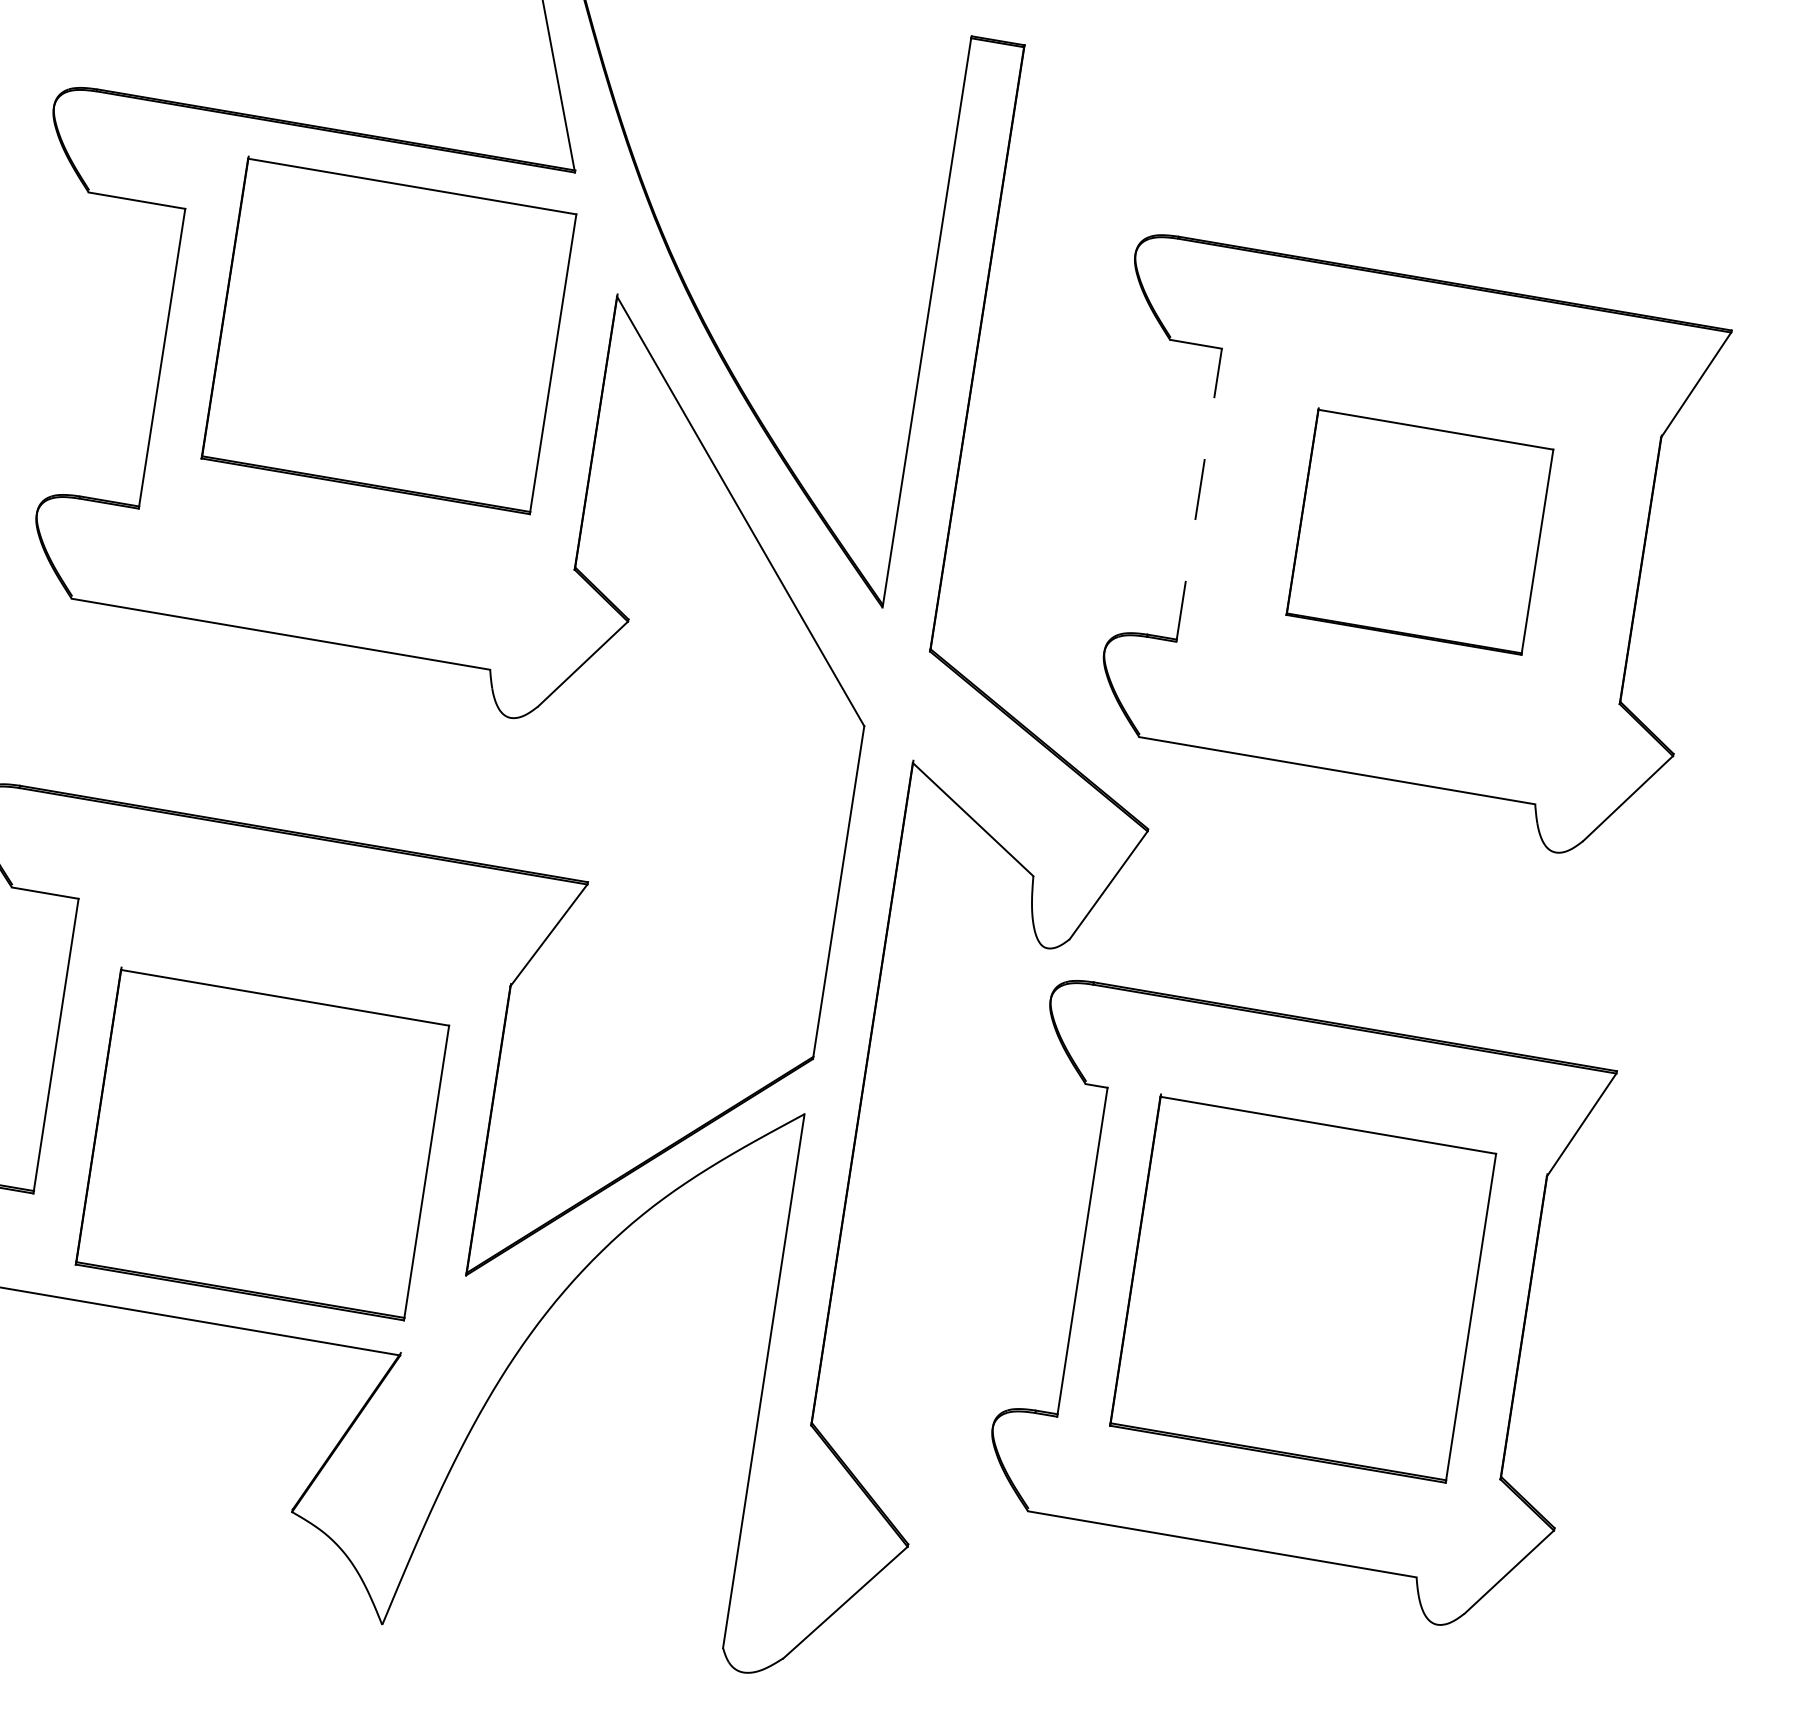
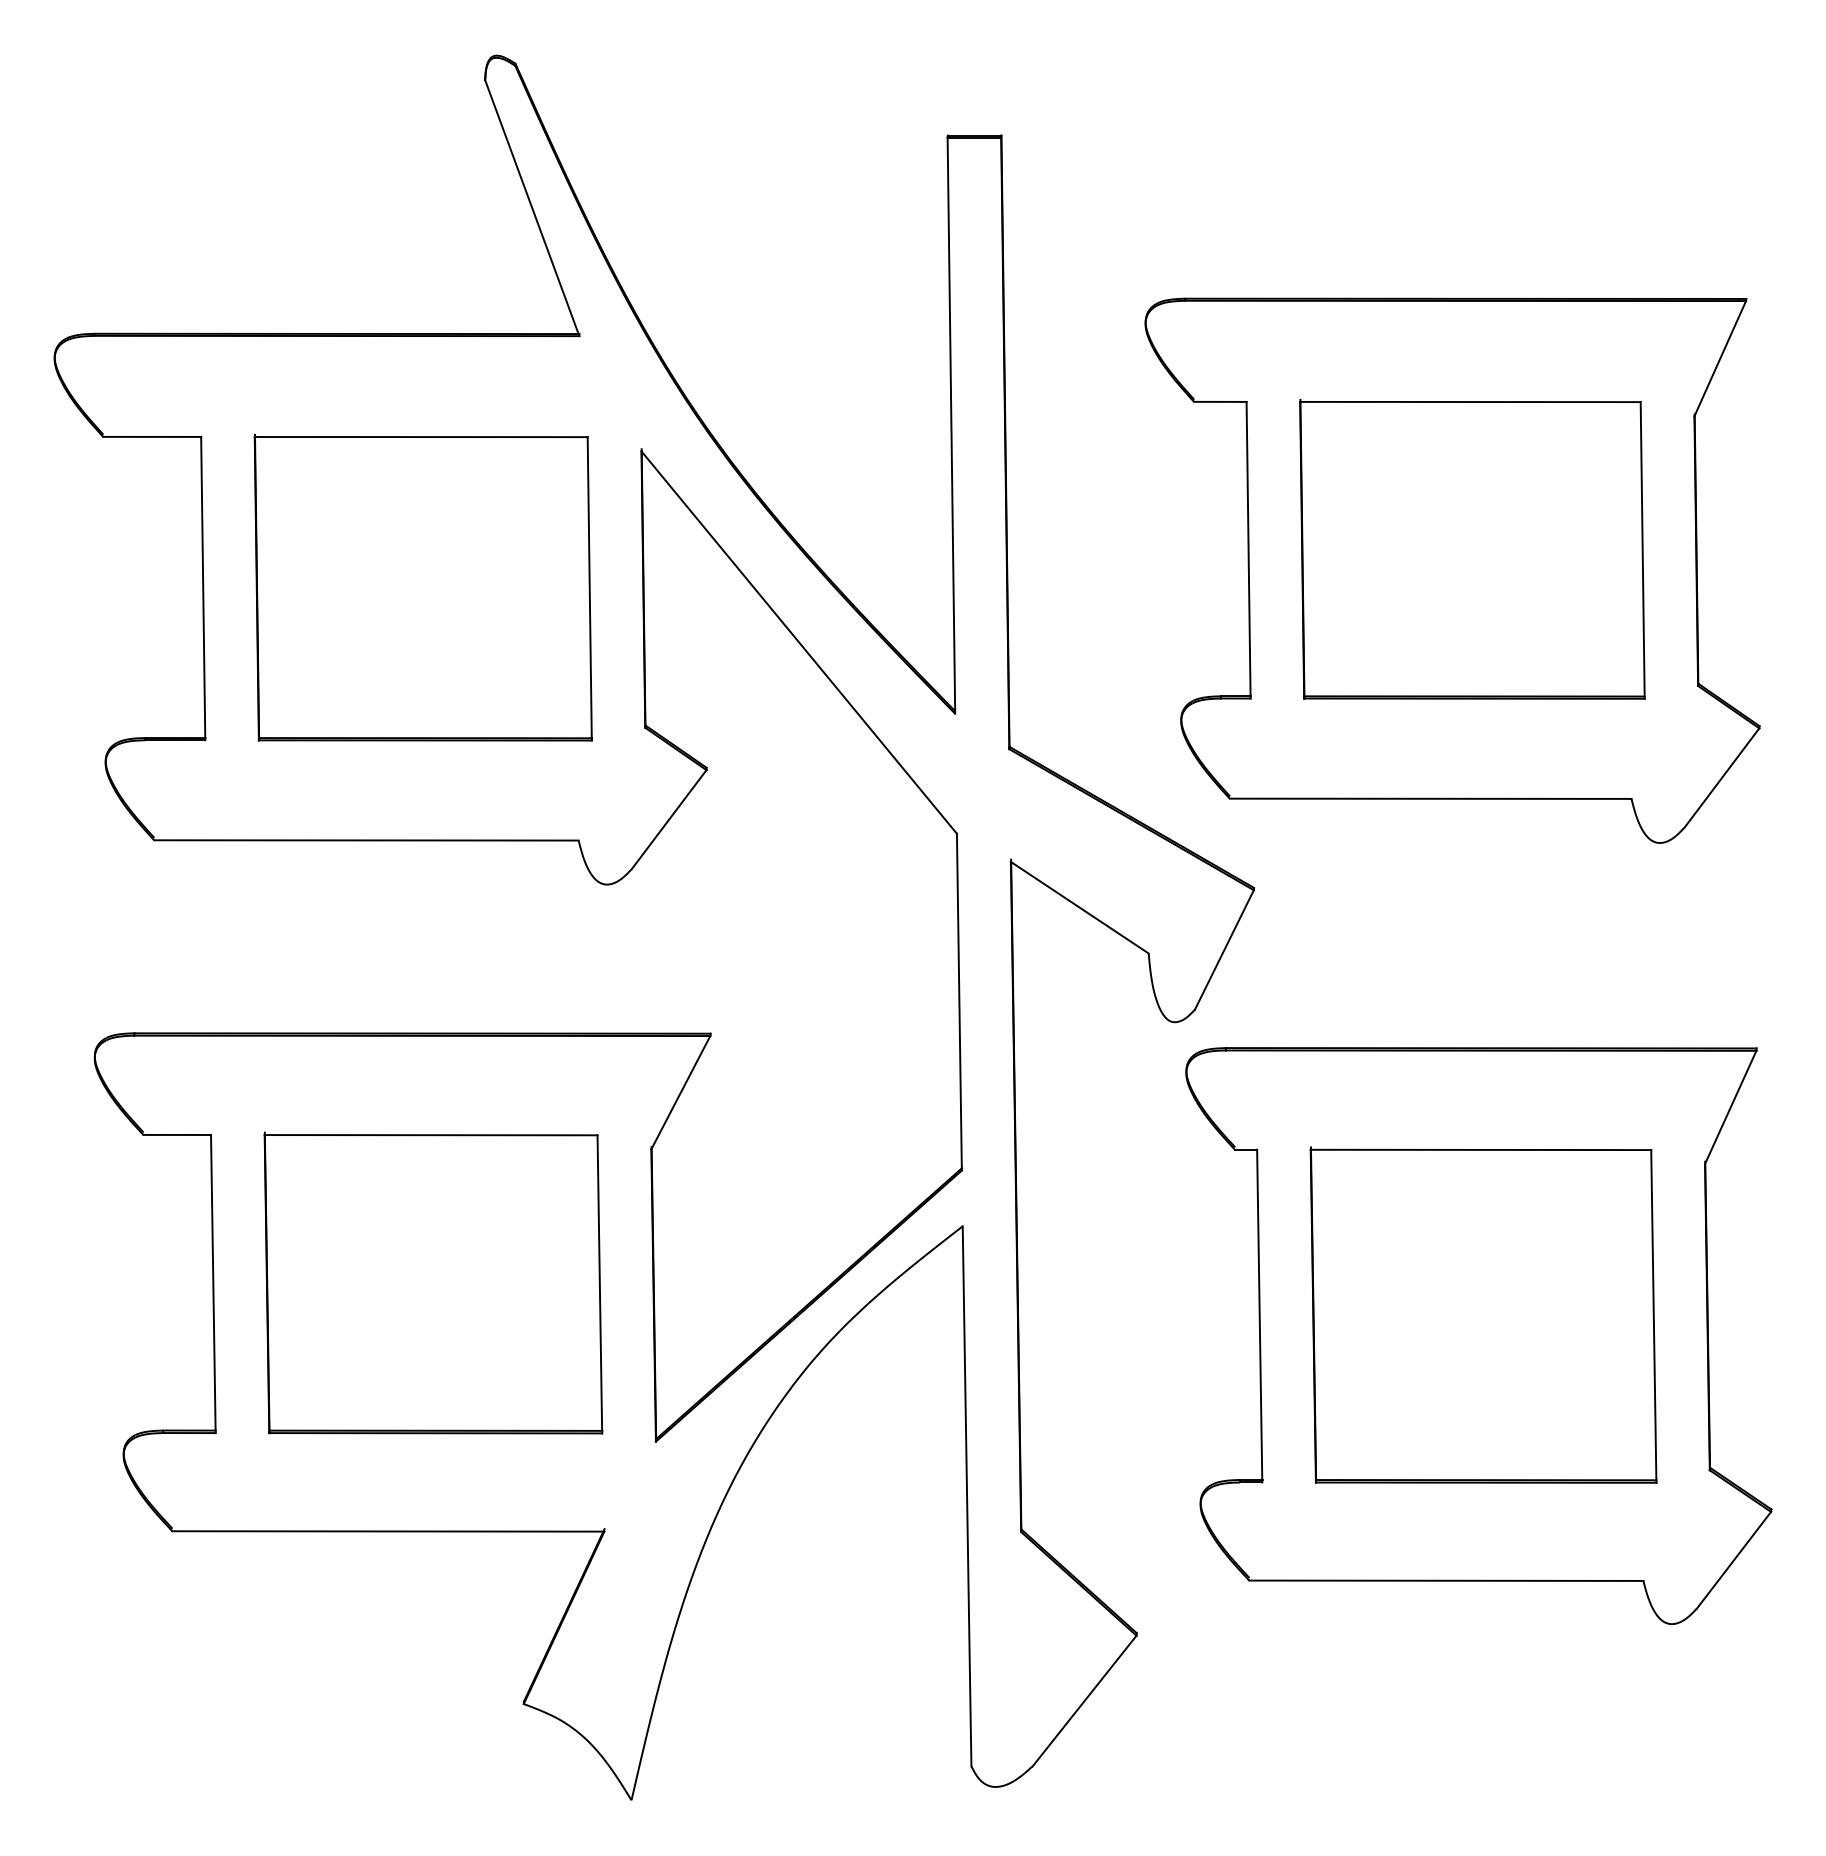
part: (388, 335) -> (422, 587), moved
line: (1199, 494) -> (1248, 549), dashed -> solid
part: (1420, 530) -> (1472, 548), size x1.43
part: (262, 1143) -> (433, 1282), moved

